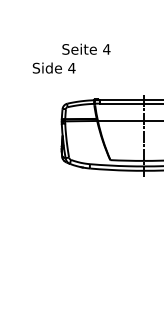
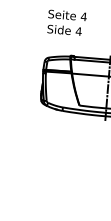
text: (53, 67) -> (64, 29), moved

